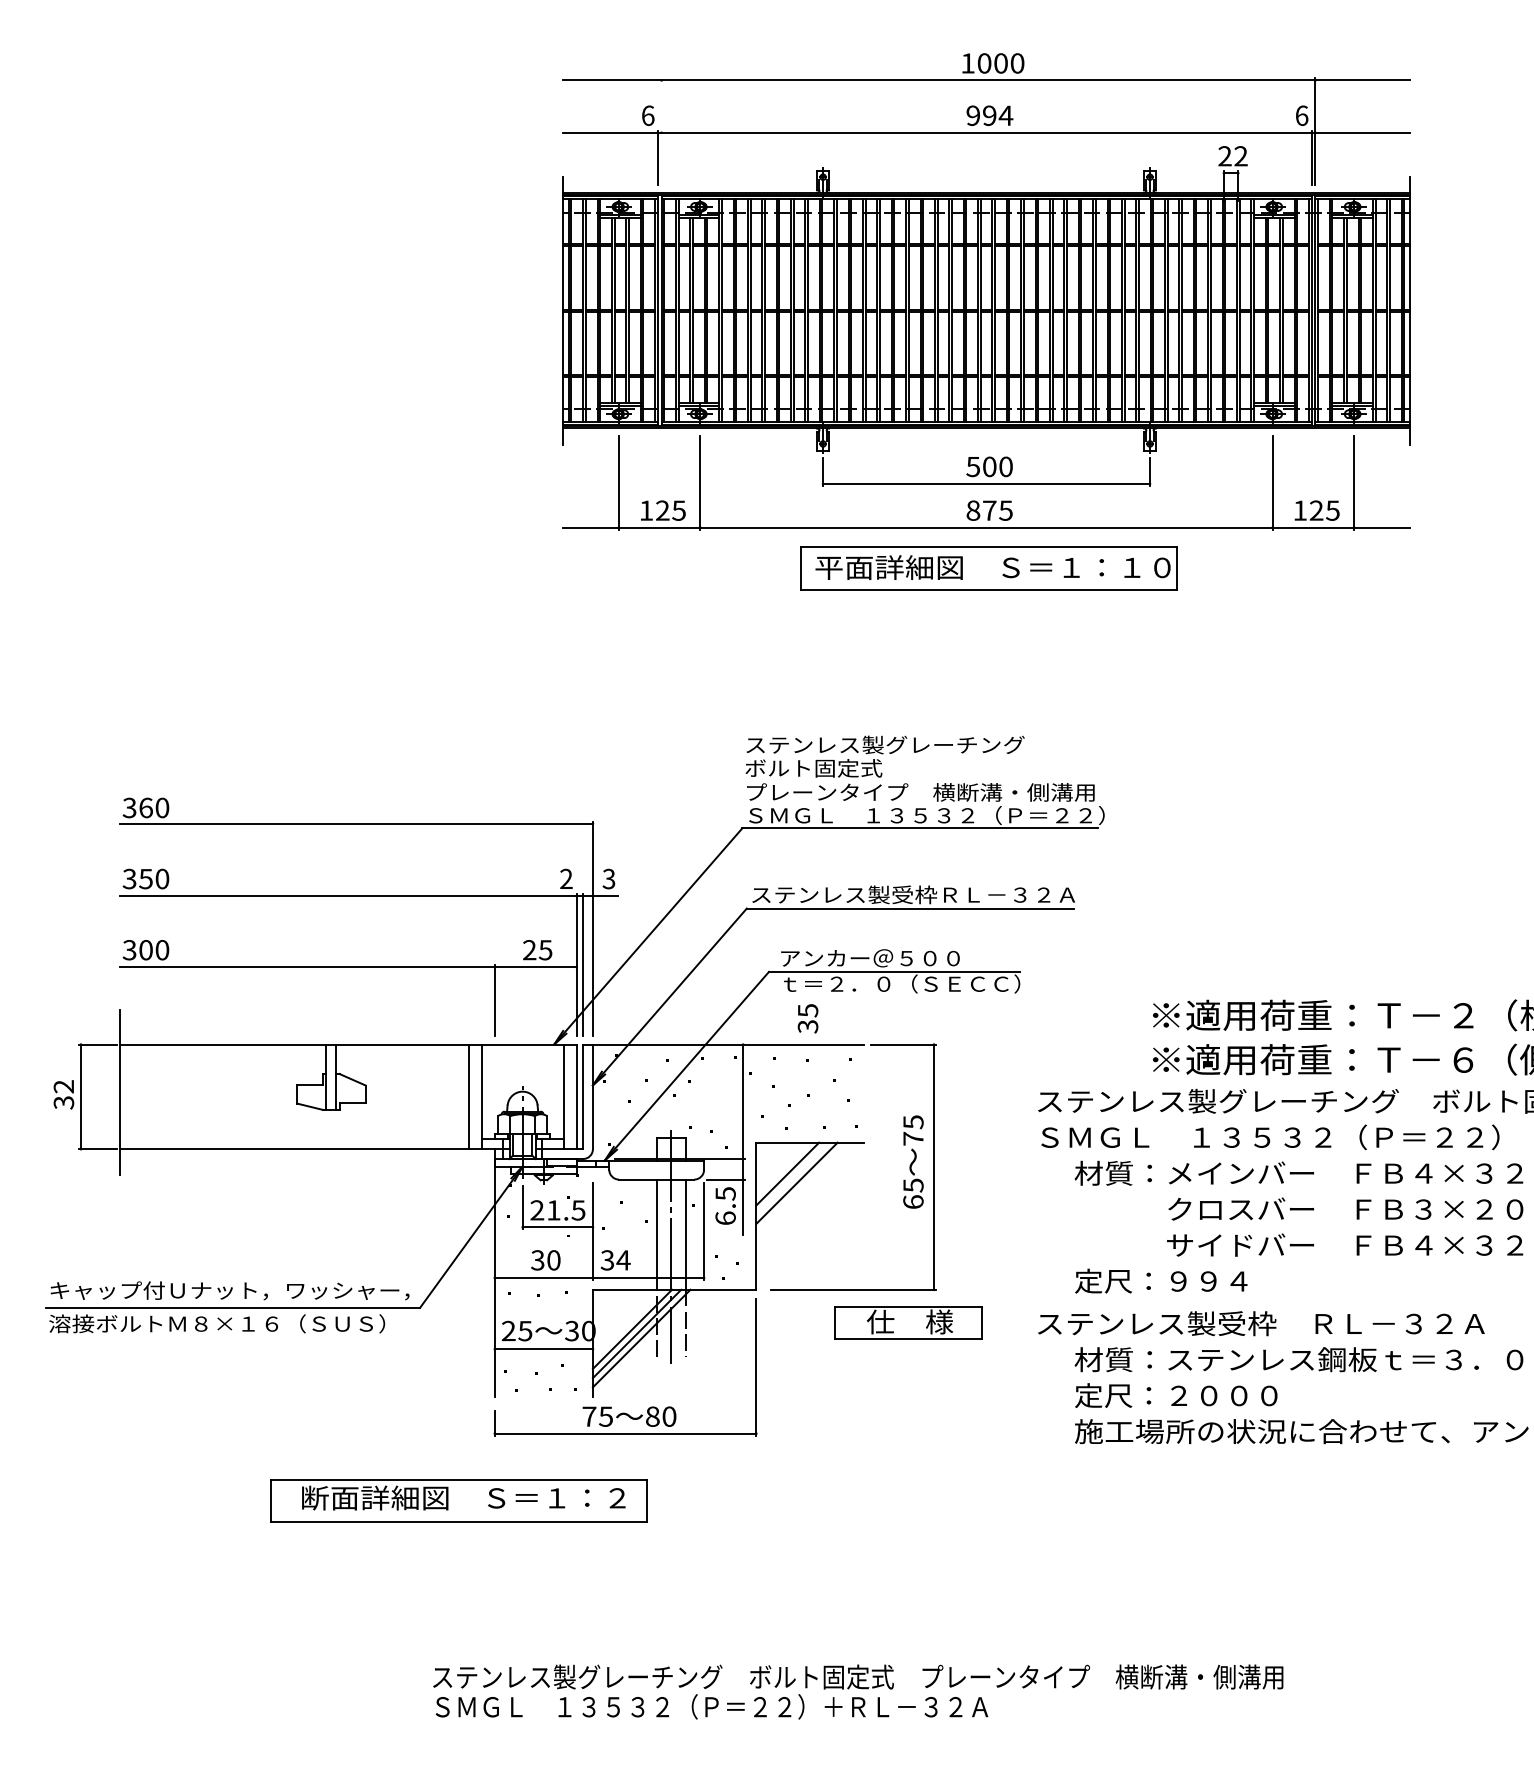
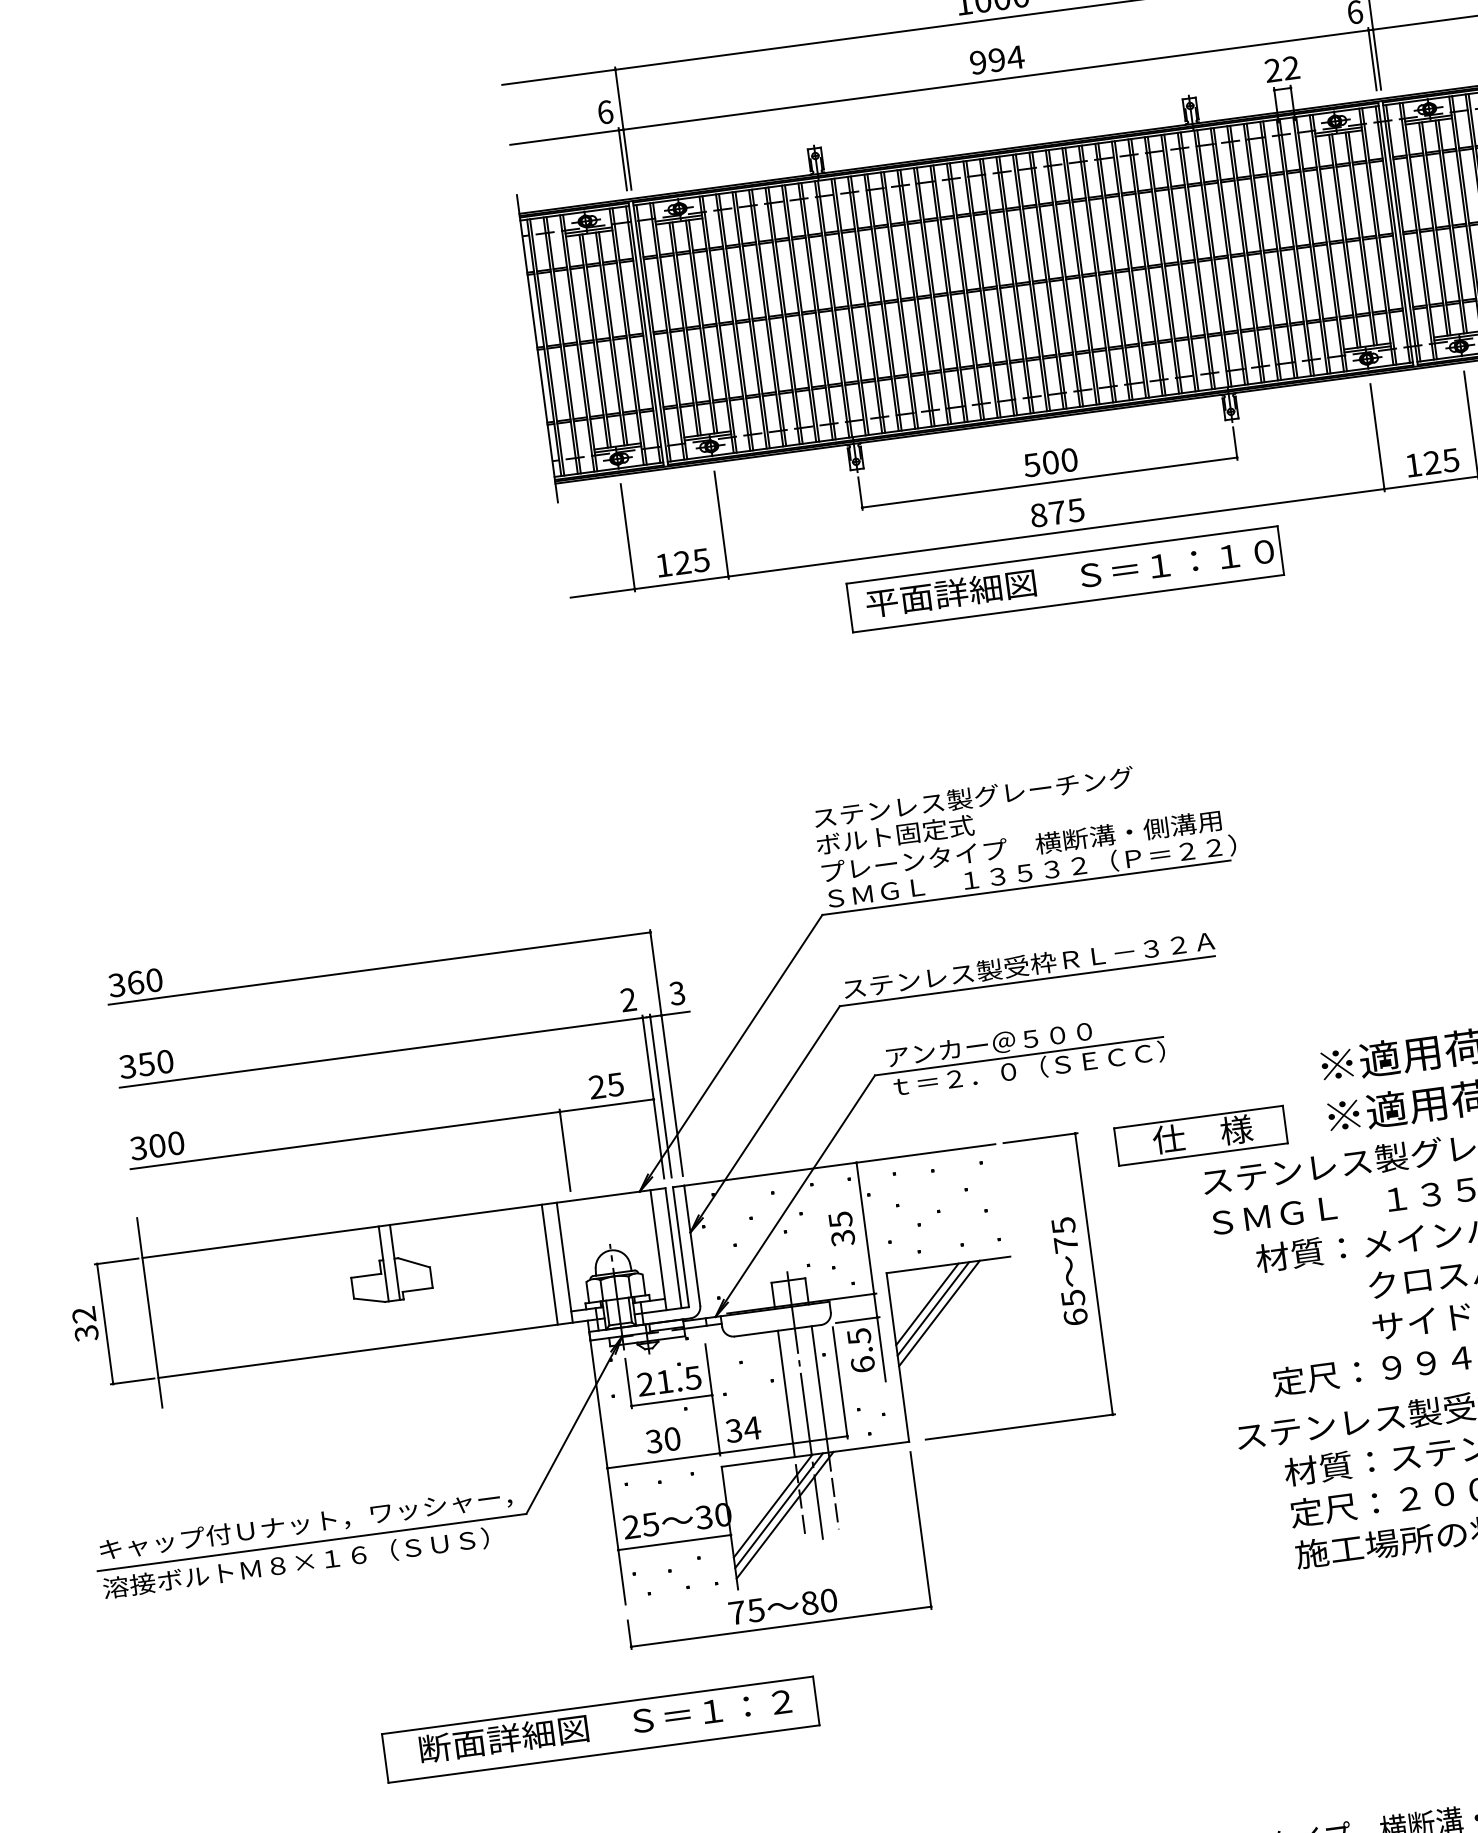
line: (661, 131) -> (623, 128), added
text: (807, 1018) -> (841, 1228), moved
line: (792, 1178) -> (933, 1308), added
part: (908, 1322) -> (1200, 1135), moved

